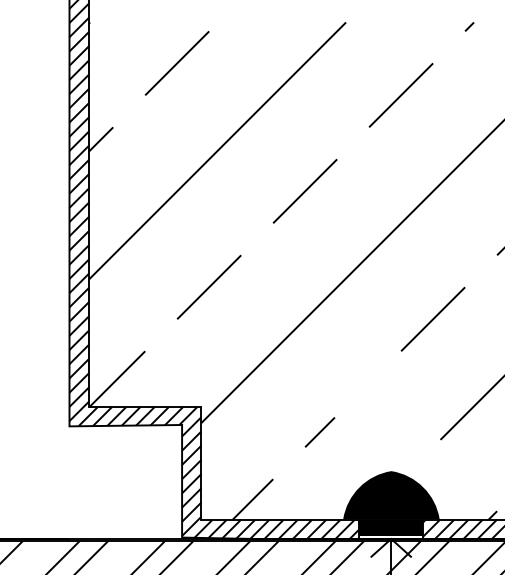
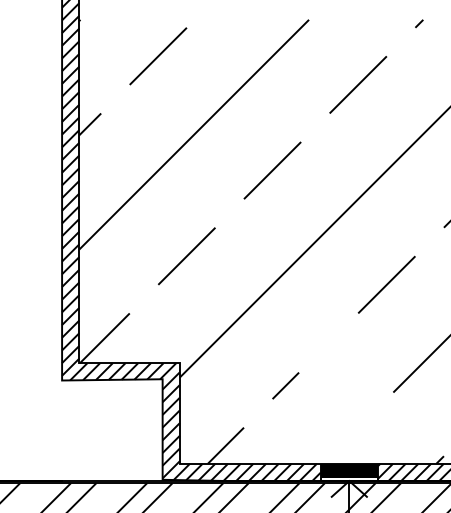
fill: (391, 495) -> (349, 442), removed

